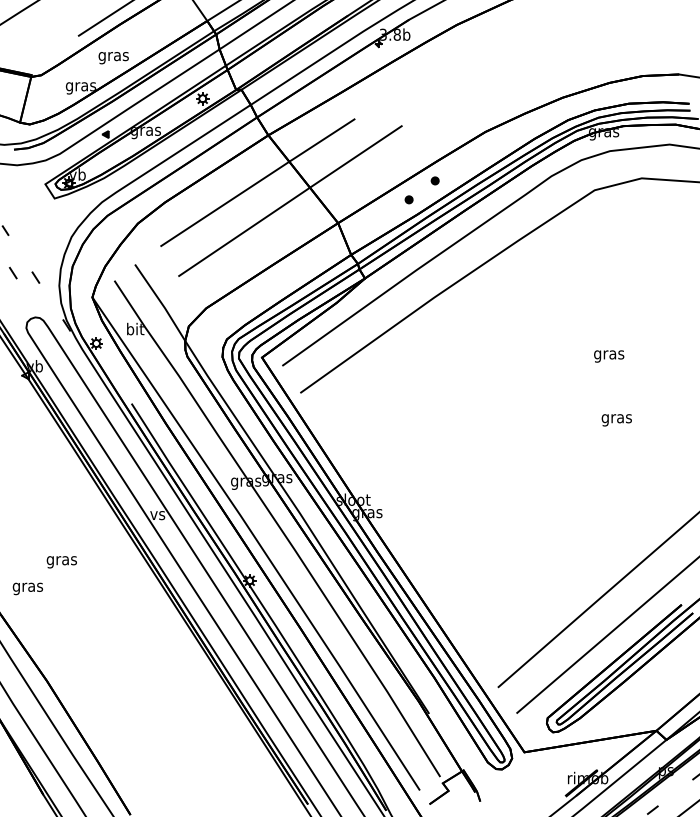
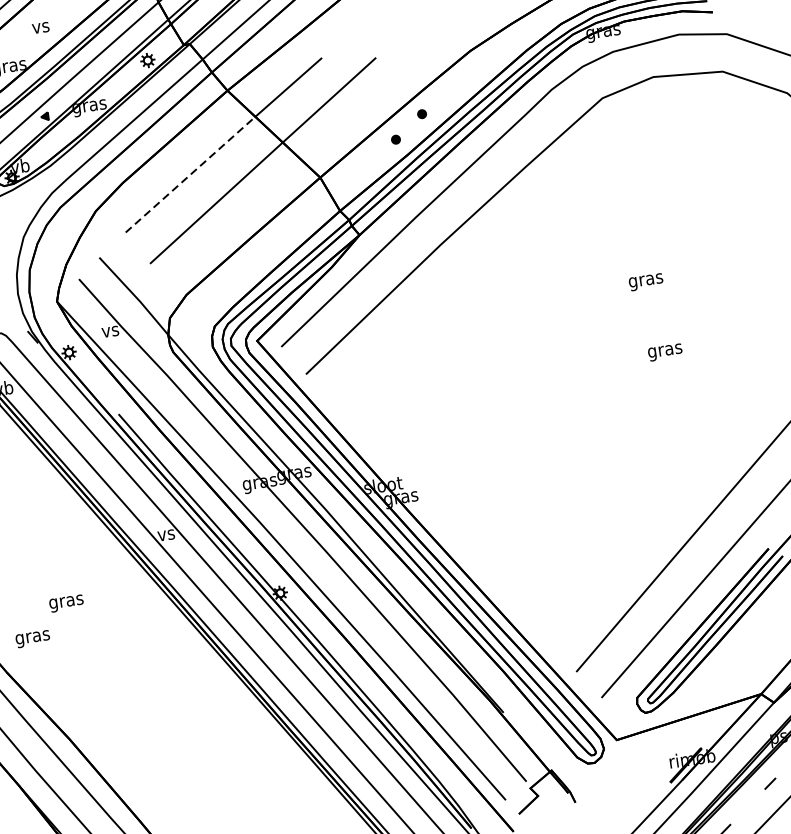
text: (113, 58) -> (41, 30), gras -> vs
line: (225, 203) -> (190, 174), solid -> dashed
text: (135, 328) -> (110, 329), bit -> vs

